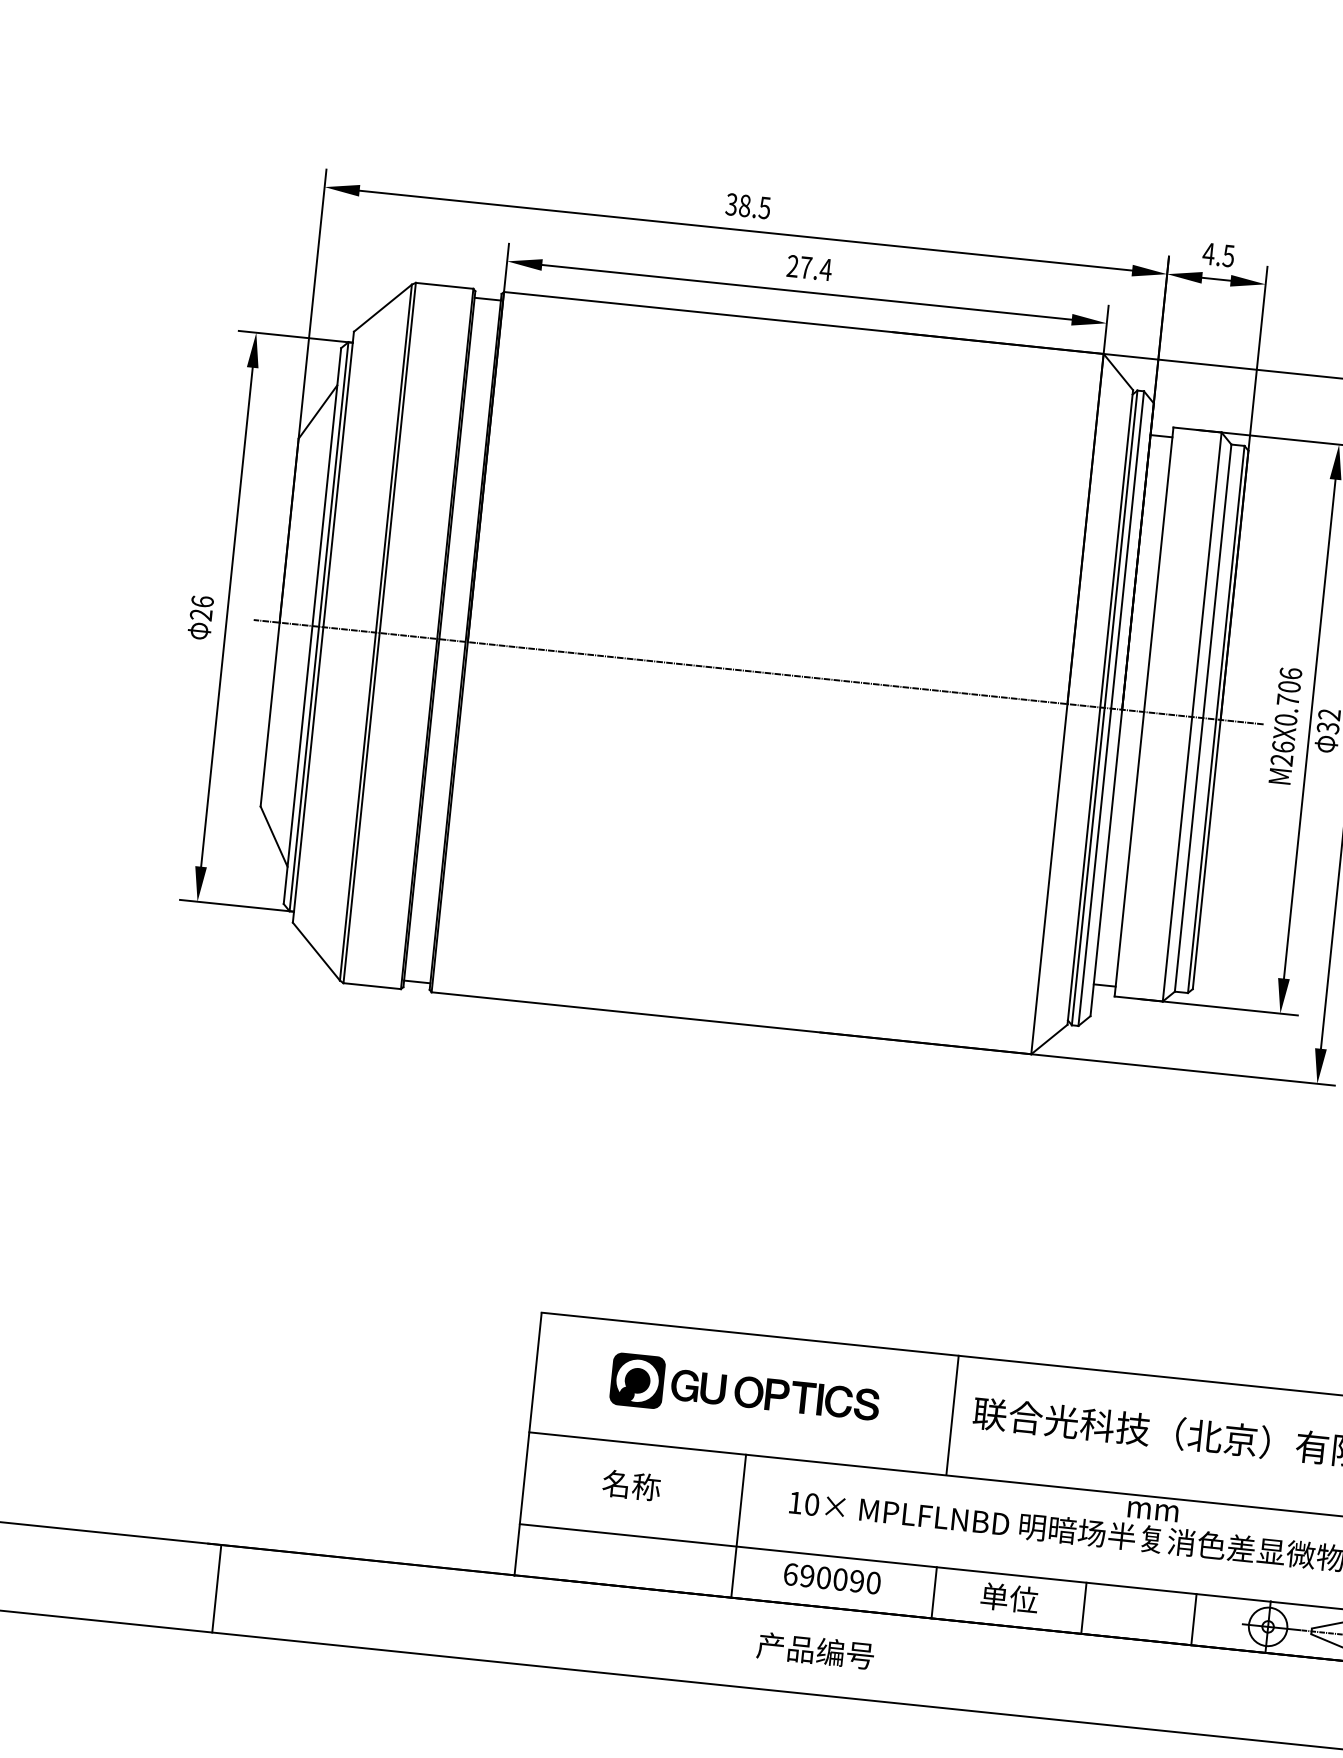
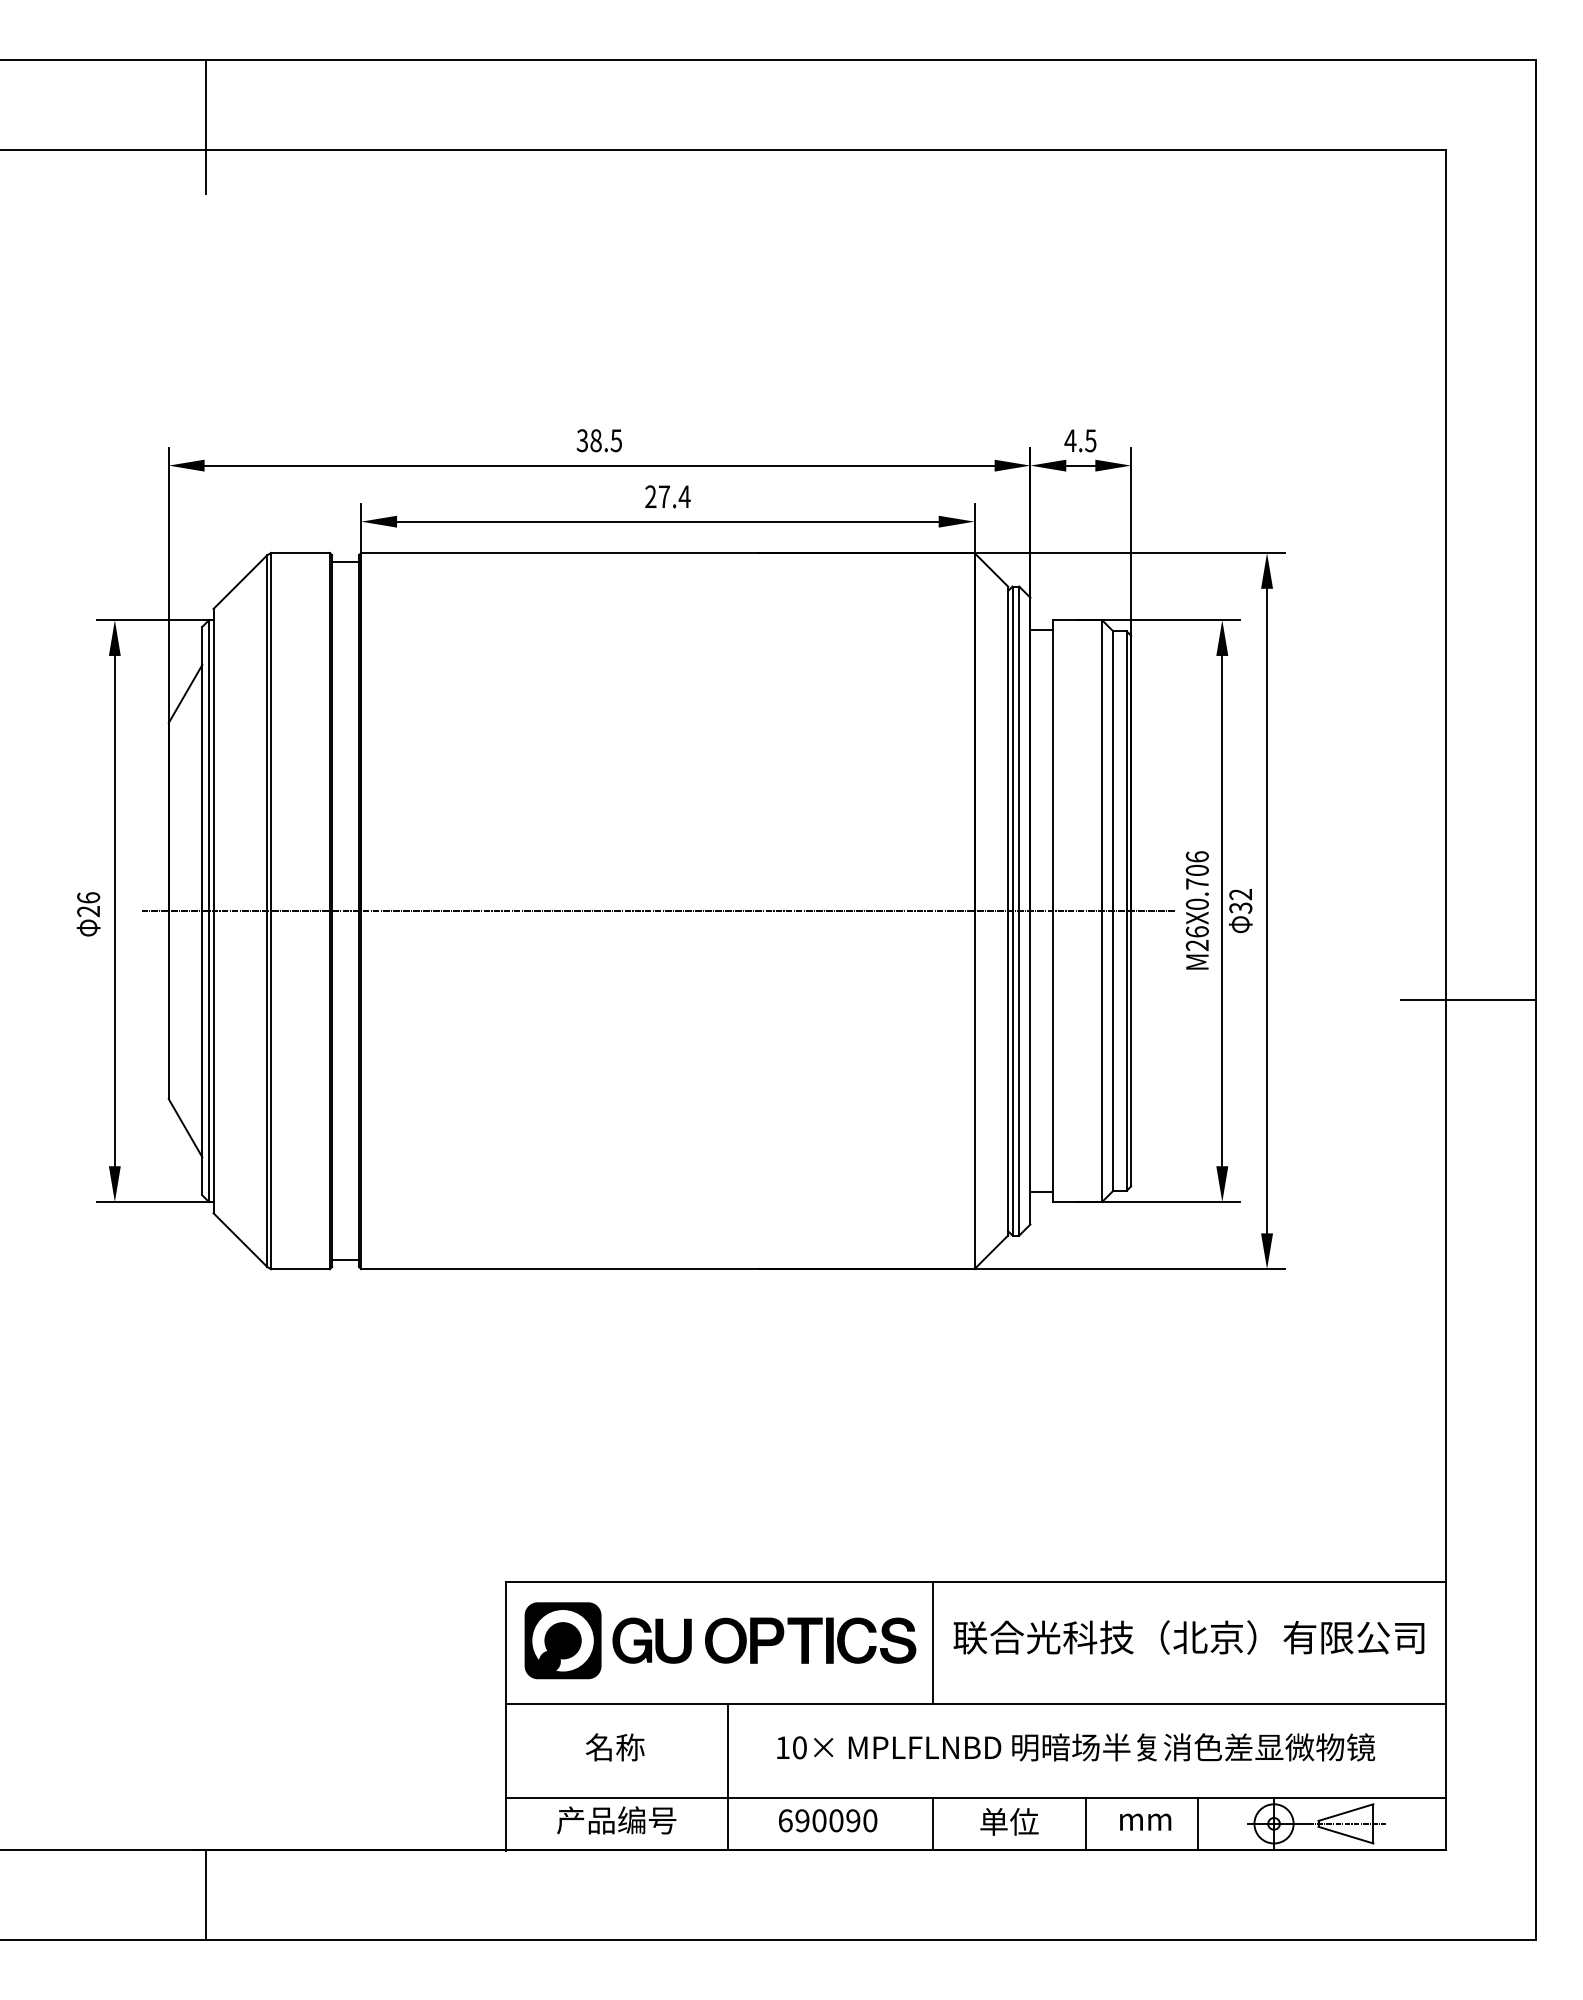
part: (745, 1391) -> (720, 1640), size x1.43
text: (1153, 1510) -> (1145, 1821), moved
text: (815, 1650) -> (616, 1820), moved

